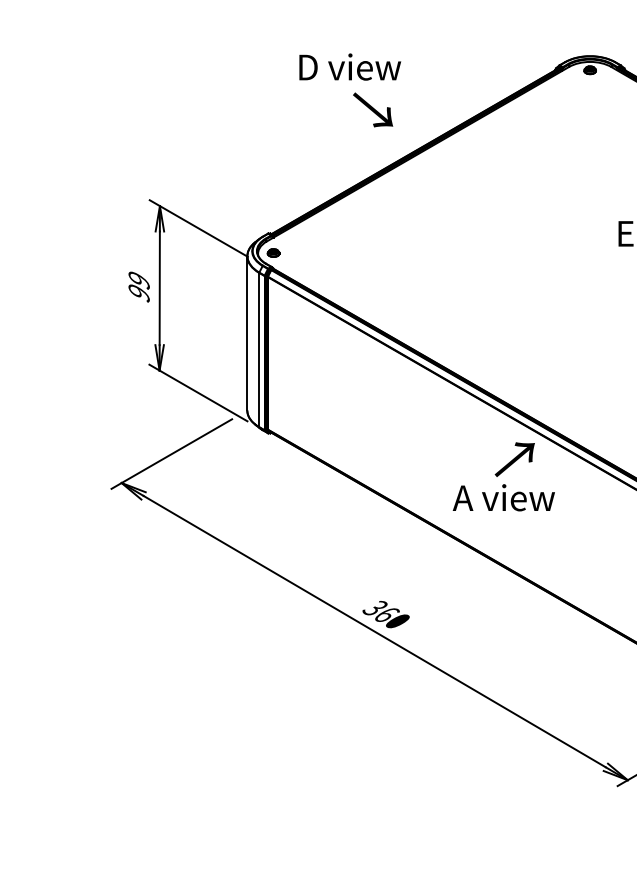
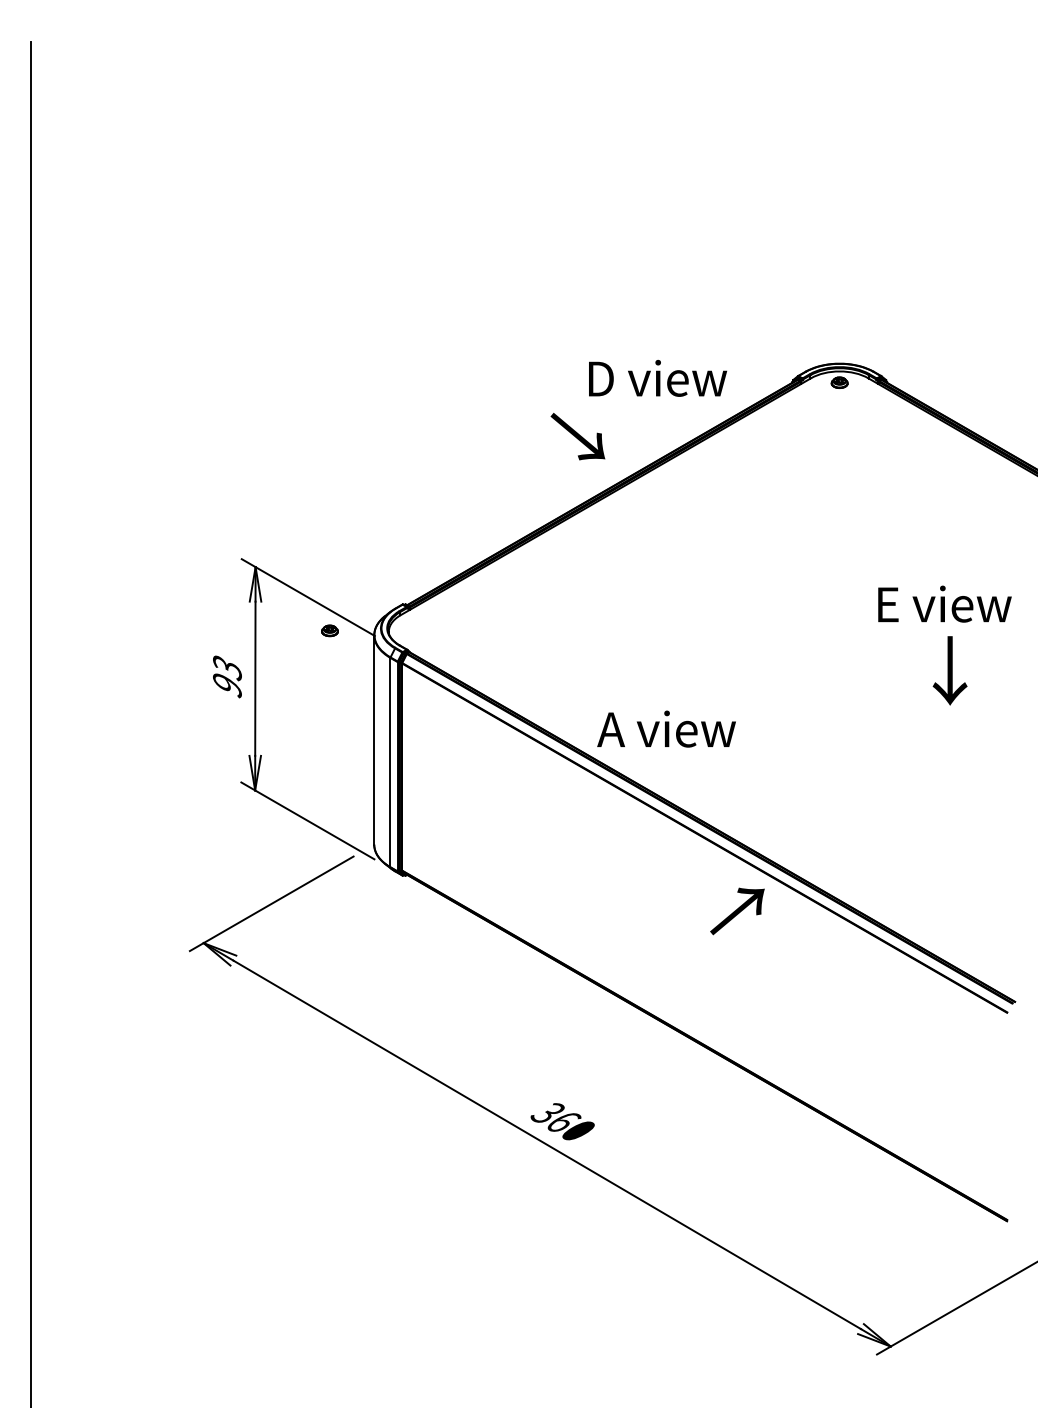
text: (350, 67) -> (658, 378), moved
text: (372, 109) -> (577, 436), moved
part: (273, 252) -> (329, 630), moved
text: (139, 280) -> (227, 668), 99 -> 93
text: (503, 497) -> (666, 728), moved

